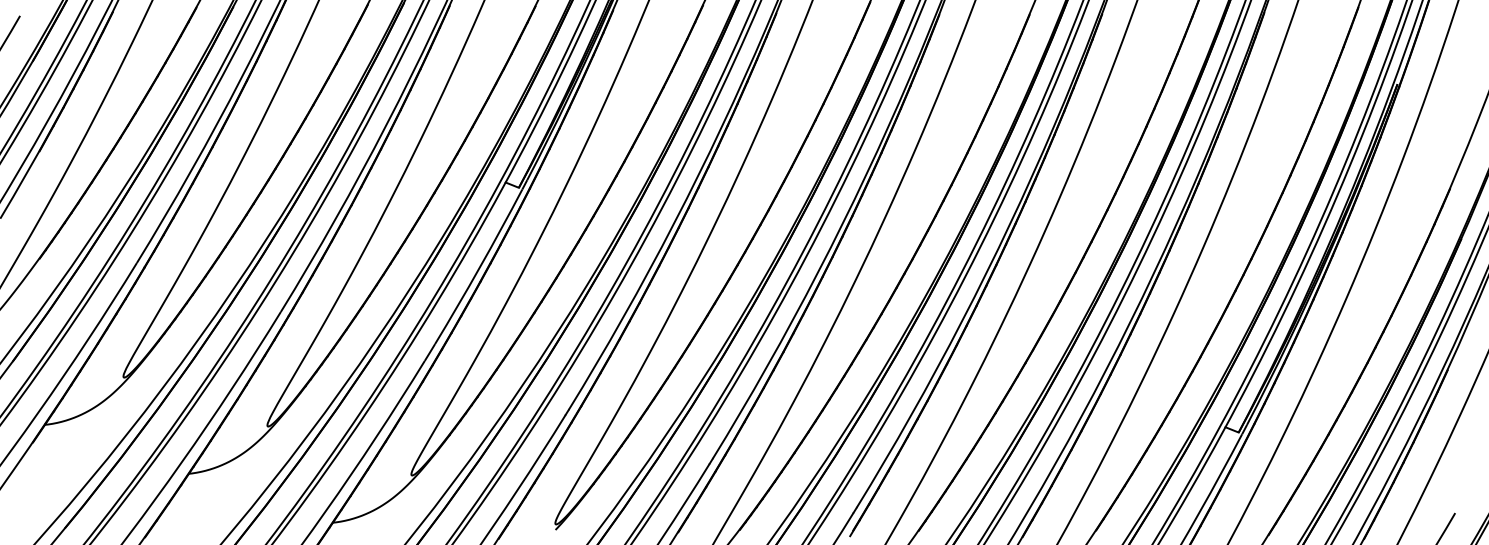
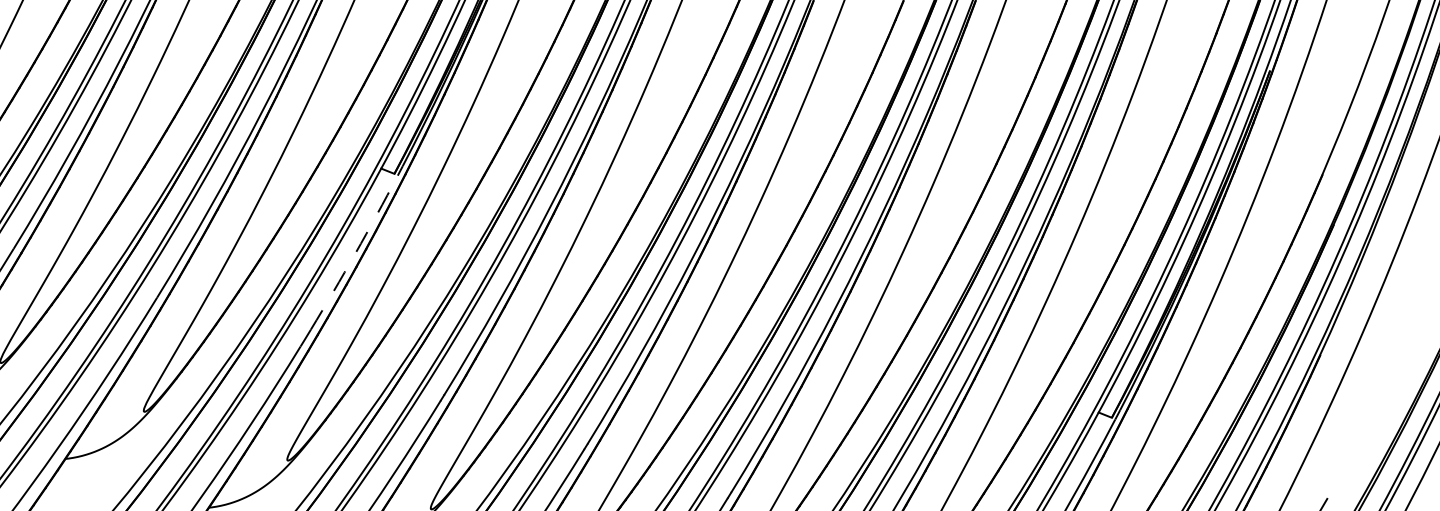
arc: (479, 267) -> (355, 253), solid -> dashed

